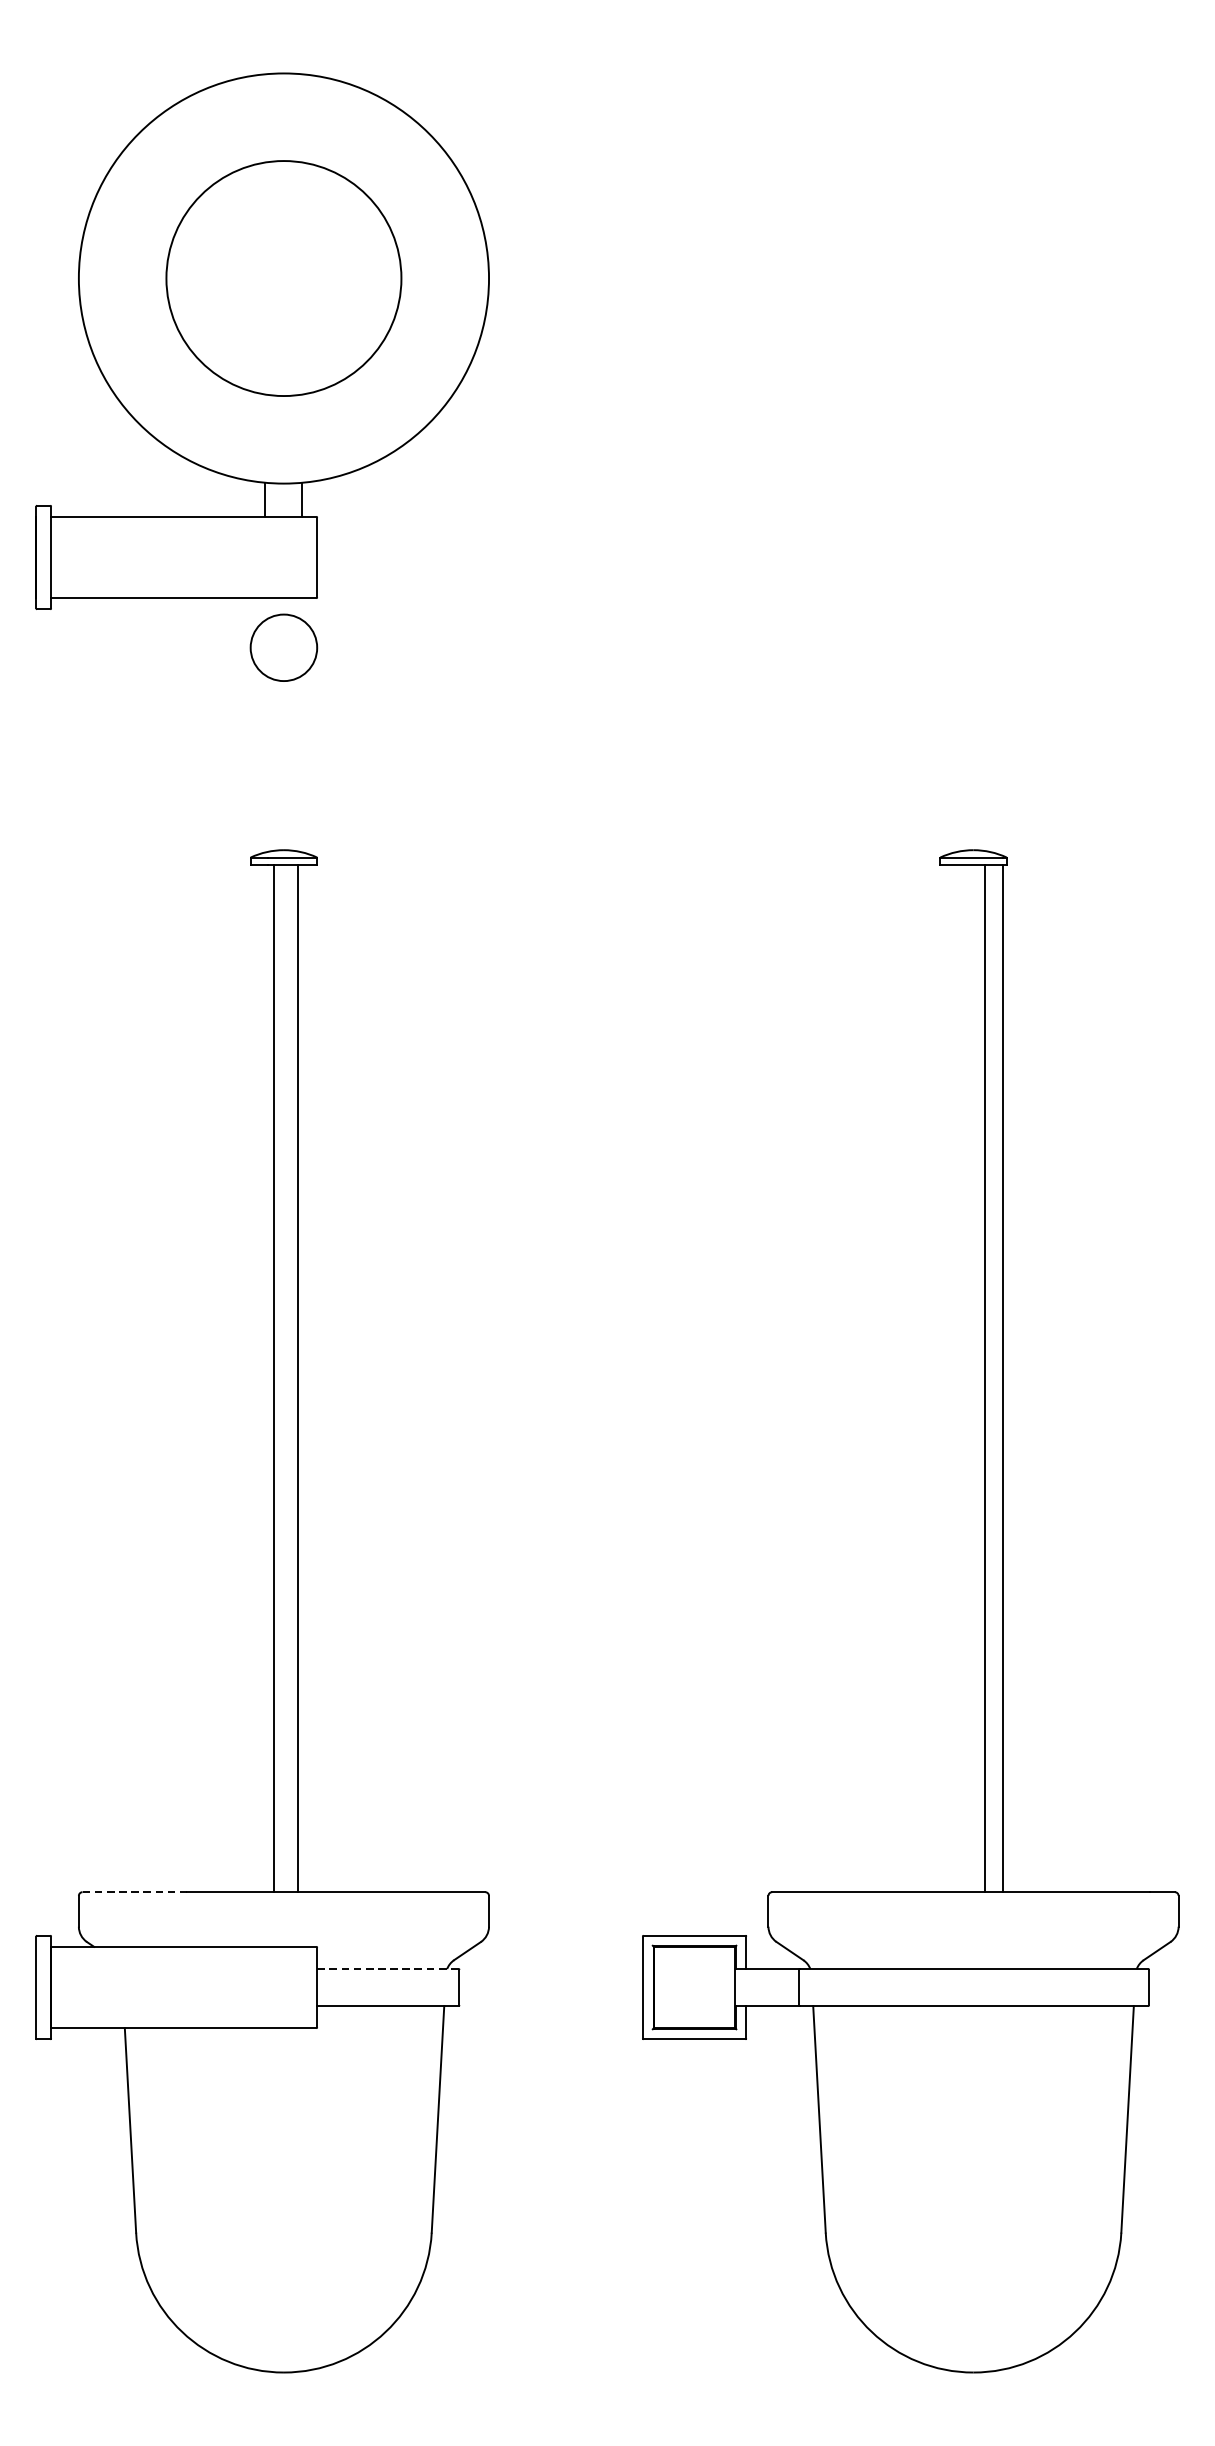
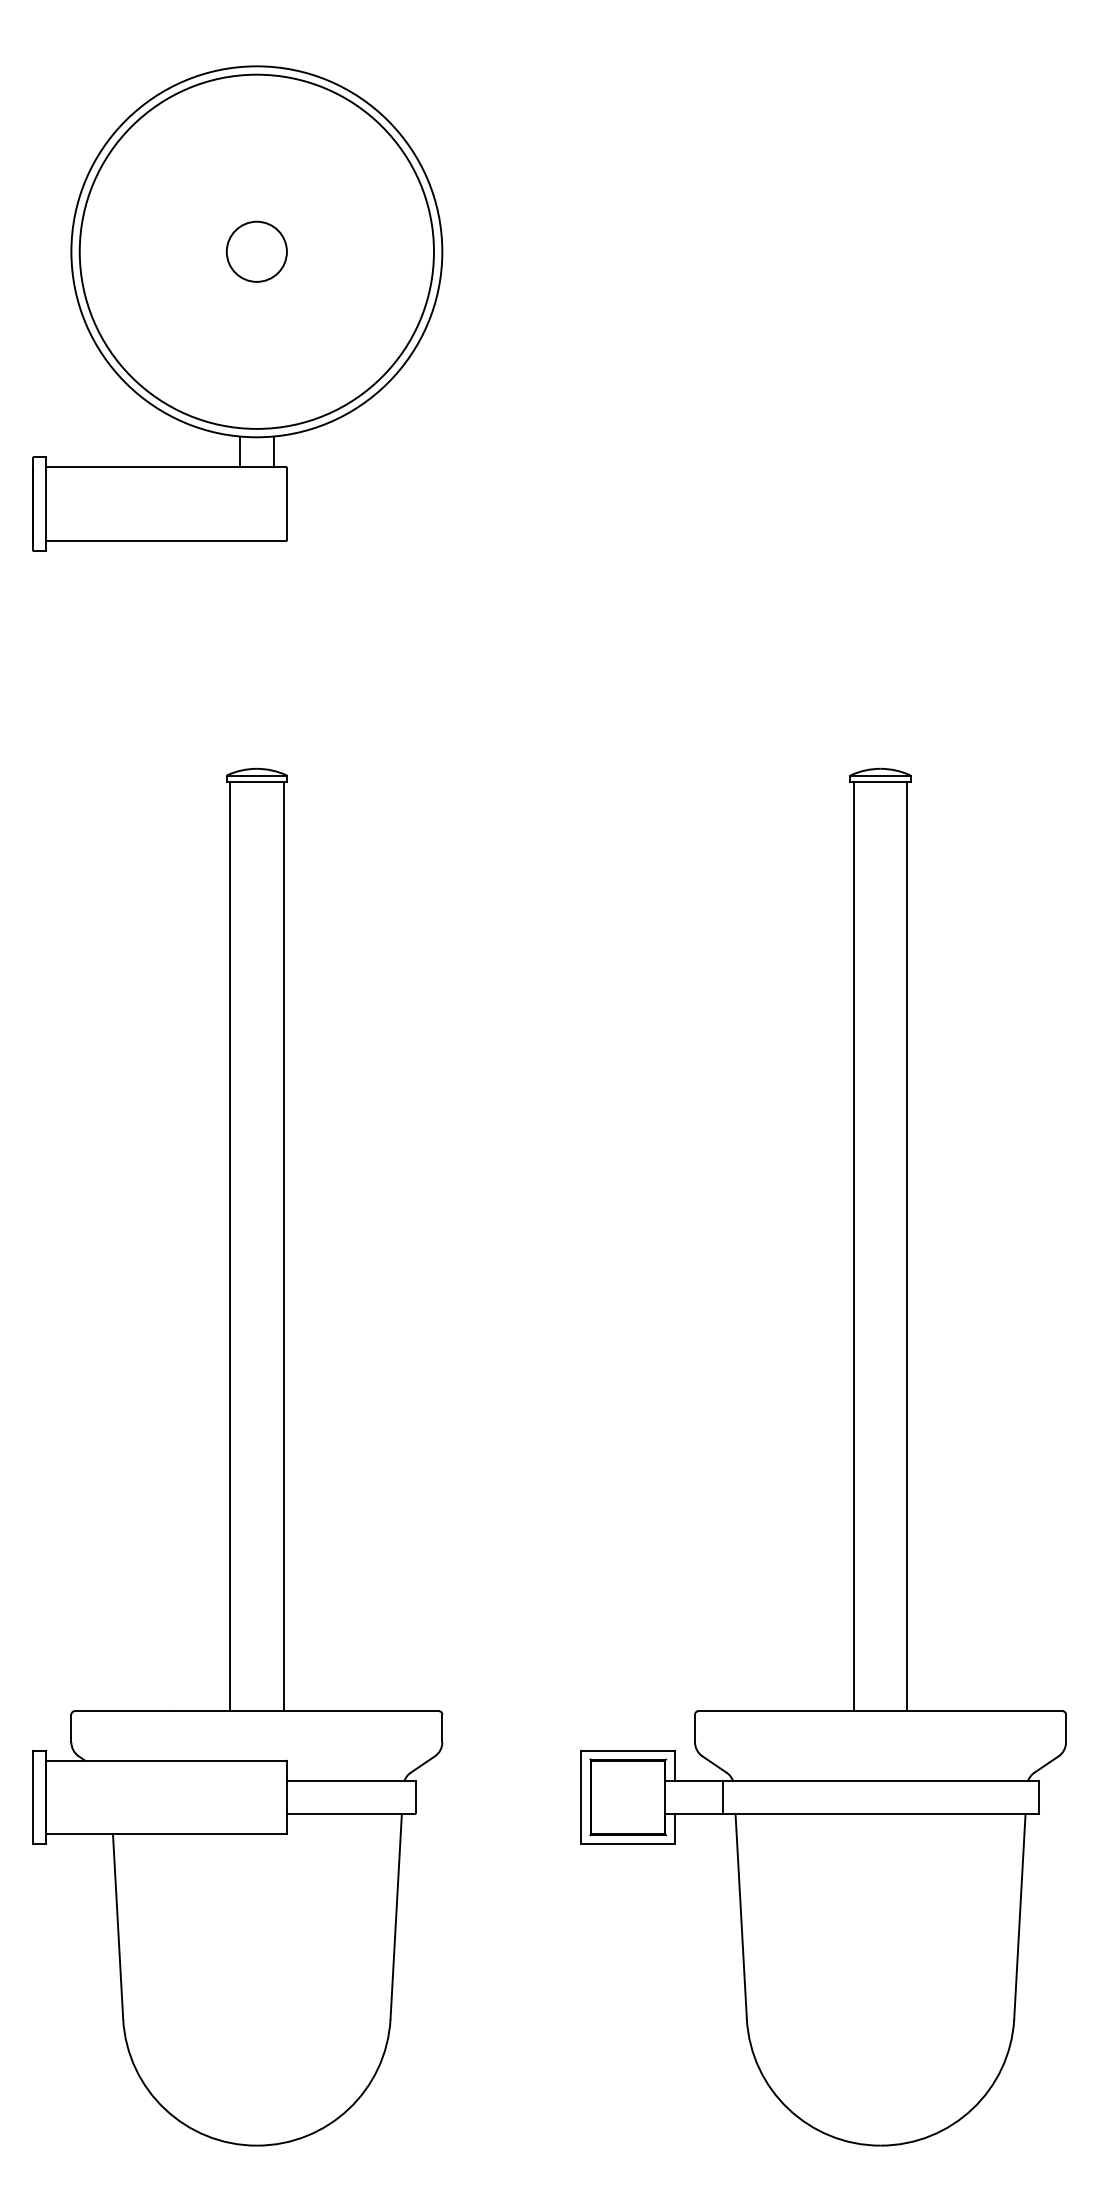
circle: (283, 278) -> (256, 251), size x1.67
circle: (283, 647) -> (256, 251), moved
line: (273, 1378) -> (283, 1246), moved
line: (297, 1378) -> (230, 1246), moved
line: (984, 1378) -> (853, 1246), moved
line: (135, 1892) -> (122, 1711), dashed -> solid
line: (387, 1968) -> (350, 1780), dashed -> solid

